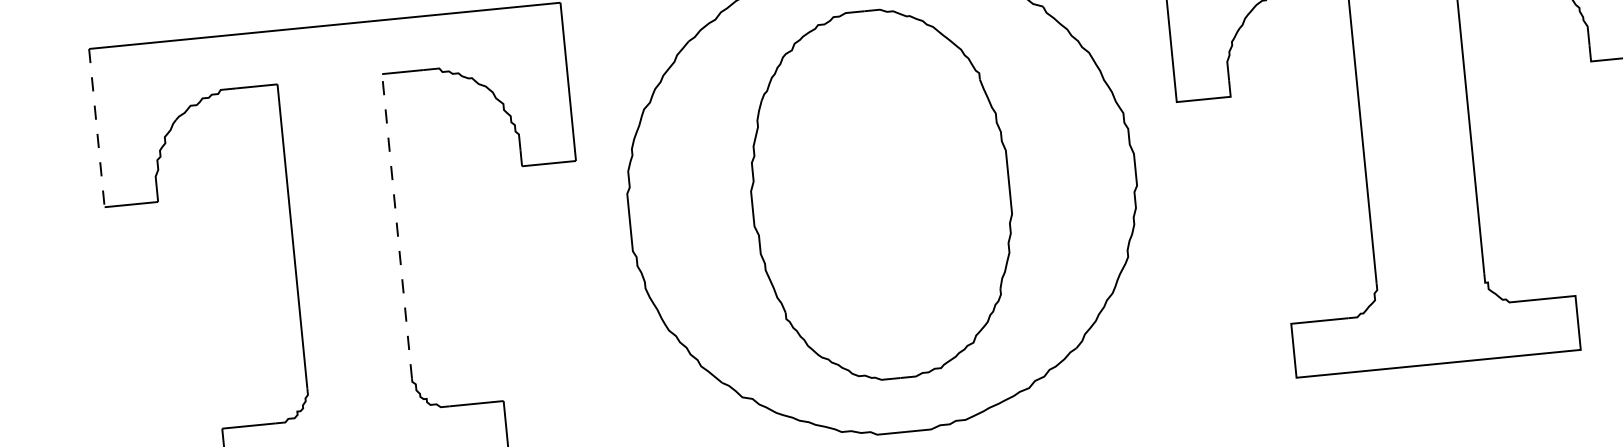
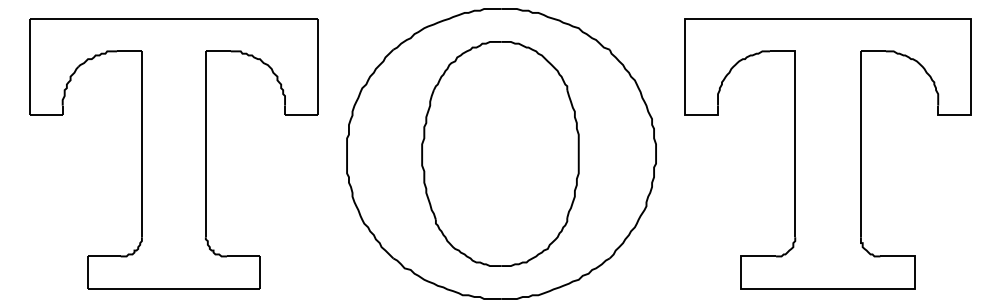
line: (97, 128) -> (30, 67), dashed -> solid
line: (396, 226) -> (205, 144), dashed -> solid

